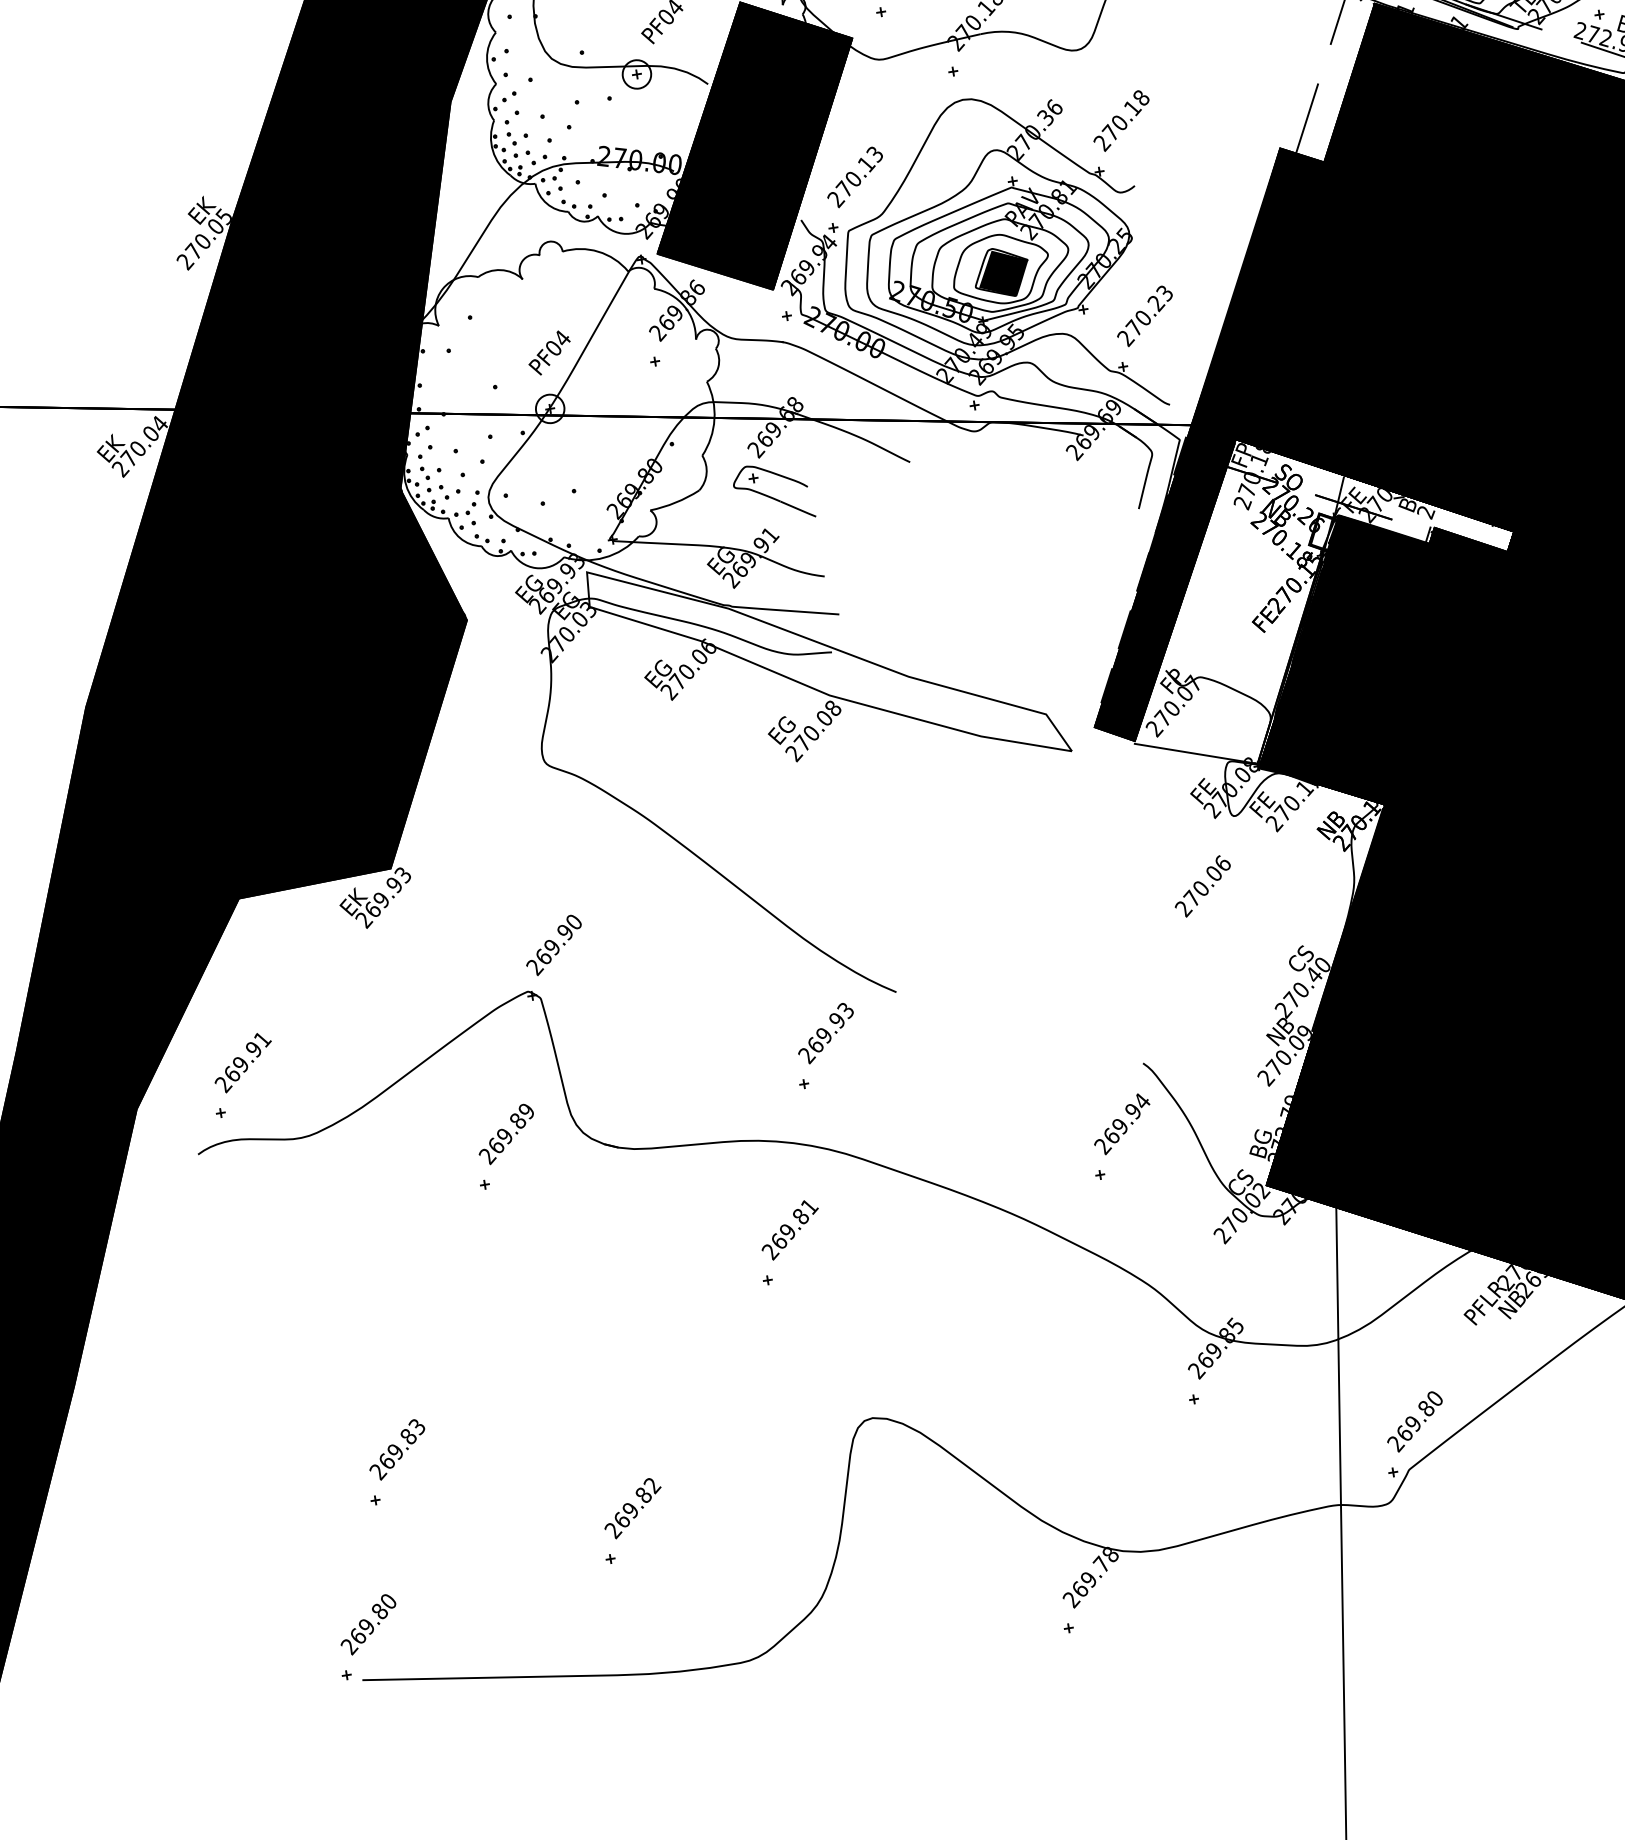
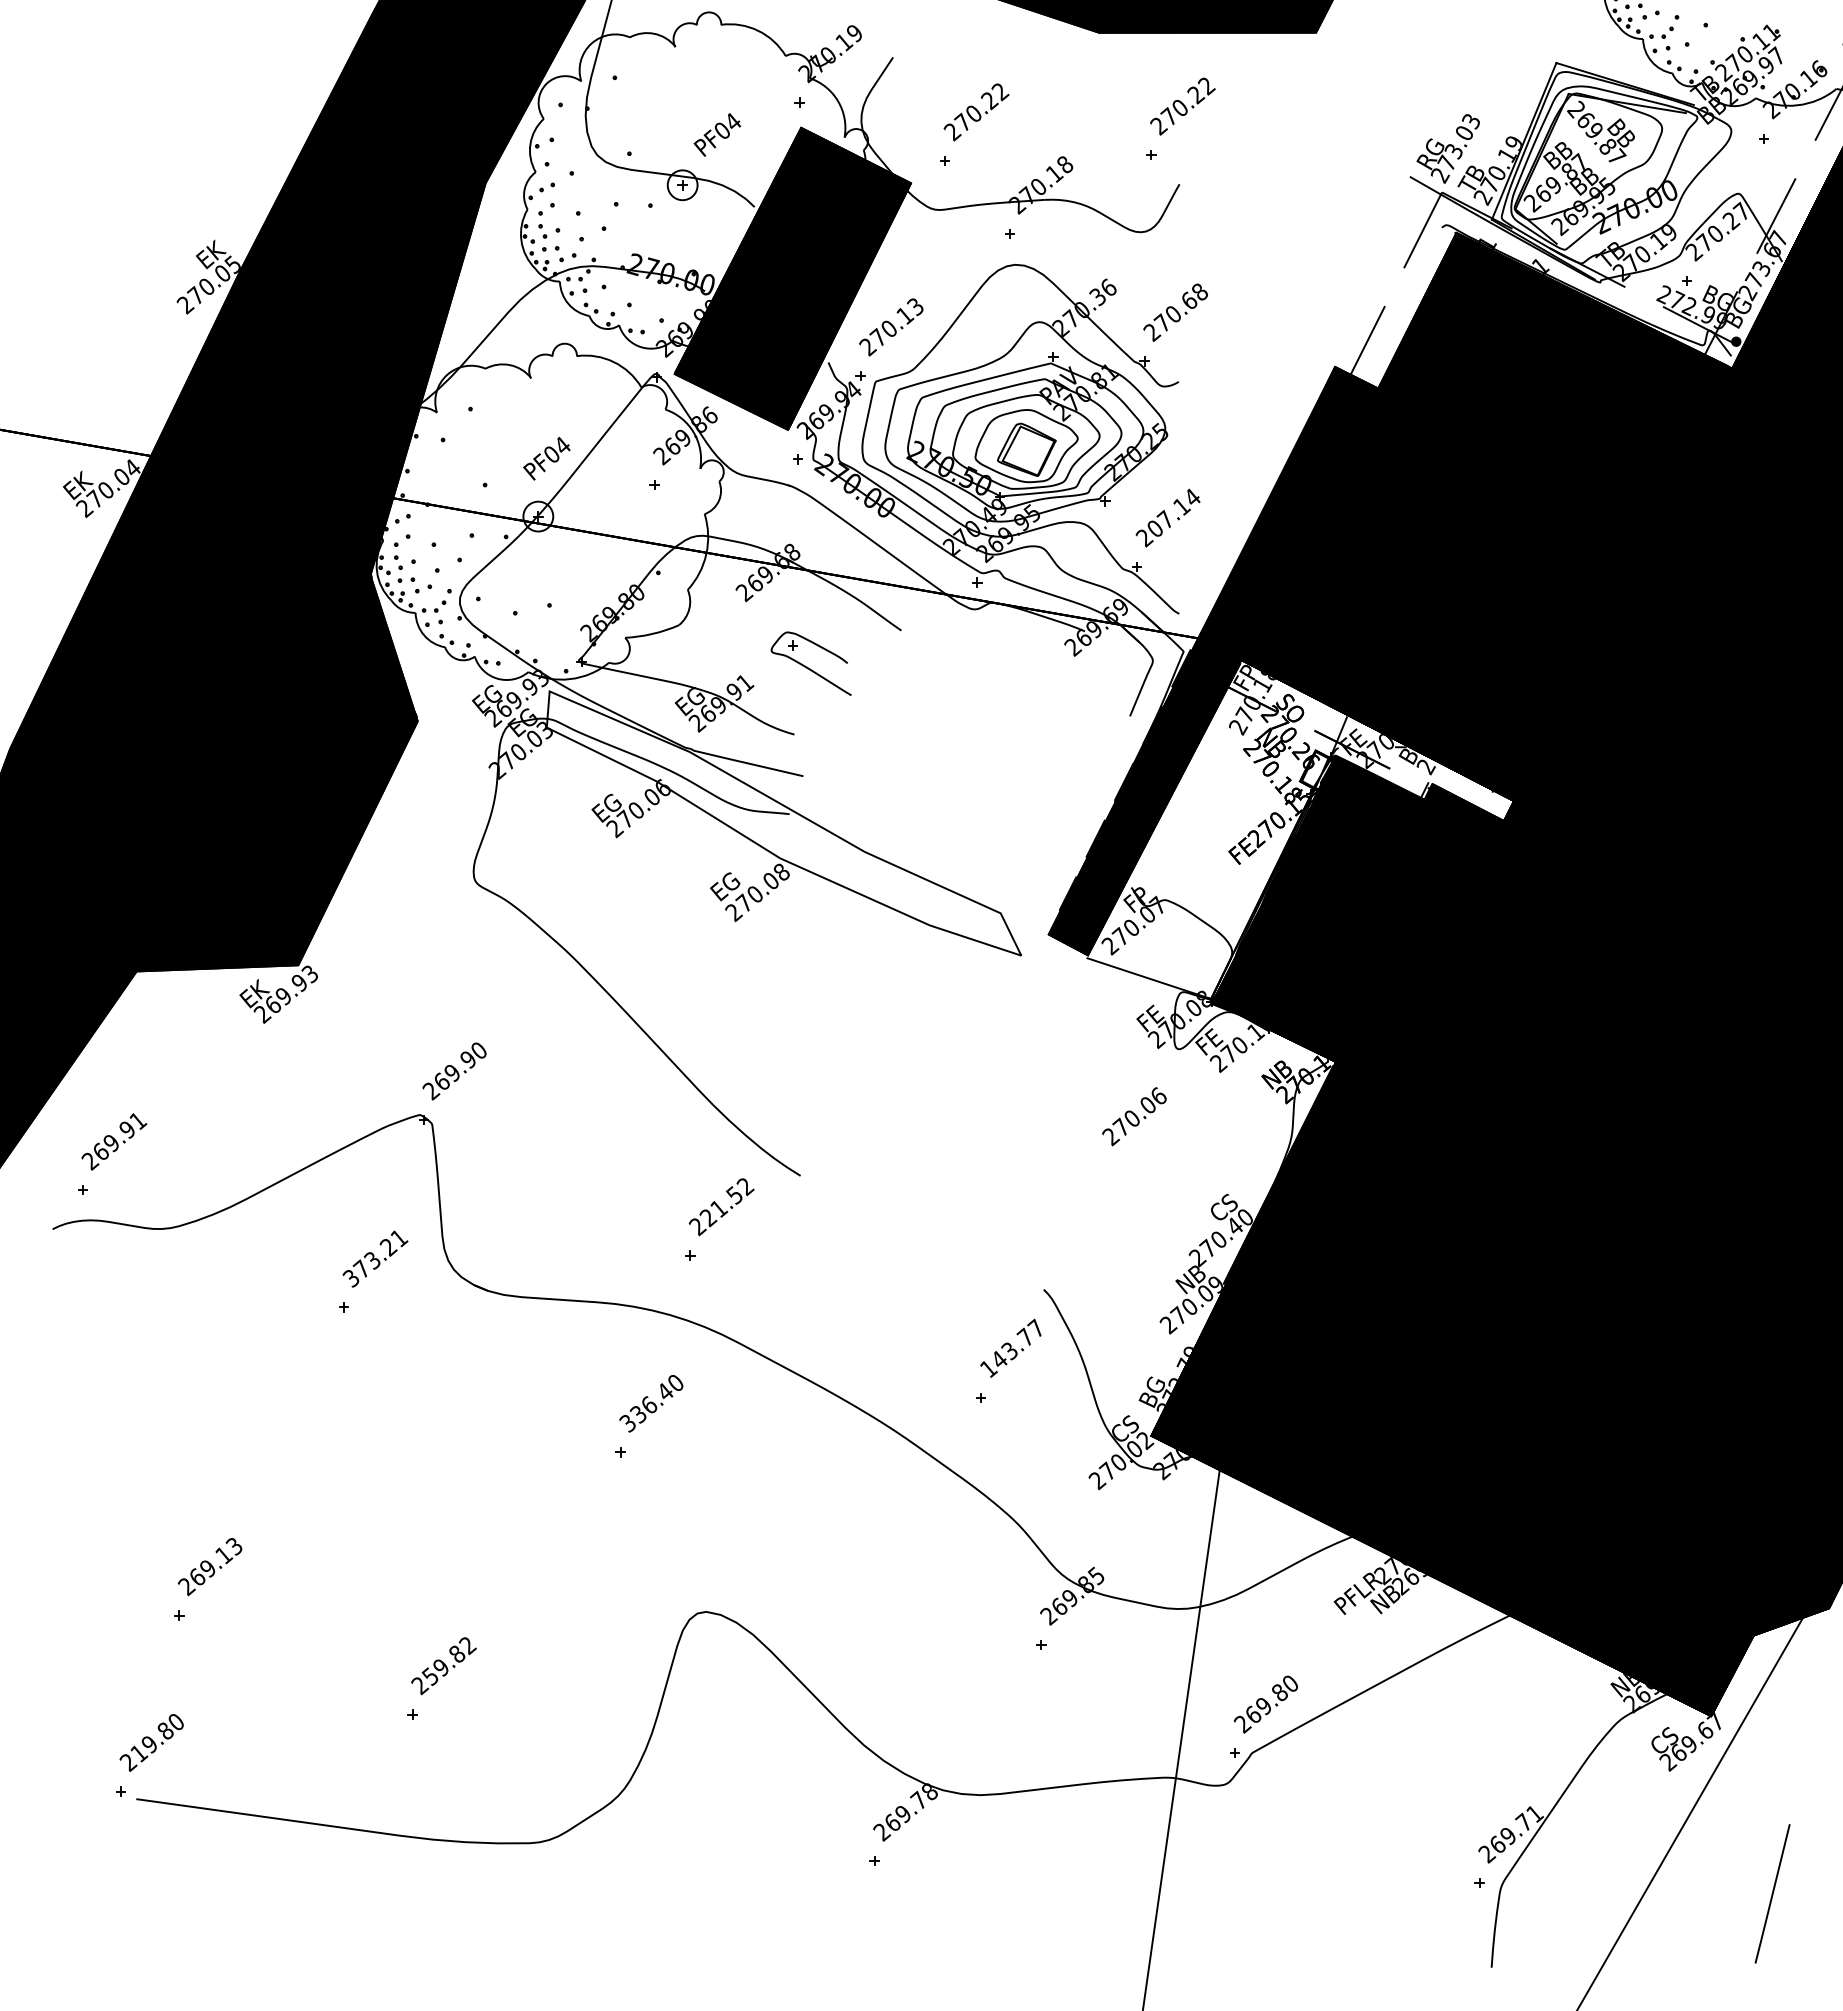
text: (1132, 107) -> (1189, 300), 270.18 -> 270.68
fill: (1003, 273) -> (1028, 450), removed
text: (1148, 310) -> (1172, 512), 270.23 -> 207.14
part: (772, 492) -> (810, 663), moved
text: (830, 1028) -> (726, 1202), 269.93 -> 221.52
text: (1121, 1123) -> (1011, 1348), 269.94 -> 143.77
text: (507, 1133) -> (375, 1258), 269.89 -> 373.21
text: (789, 1229) -> (651, 1403), 269.81 -> 336.40
text: (409, 1436) -> (224, 1555), 269.83 -> 269.13
text: (620, 1520) -> (429, 1676), 269.82 -> 259.82
text: (358, 1636) -> (139, 1753), 269.80 -> 219.80

